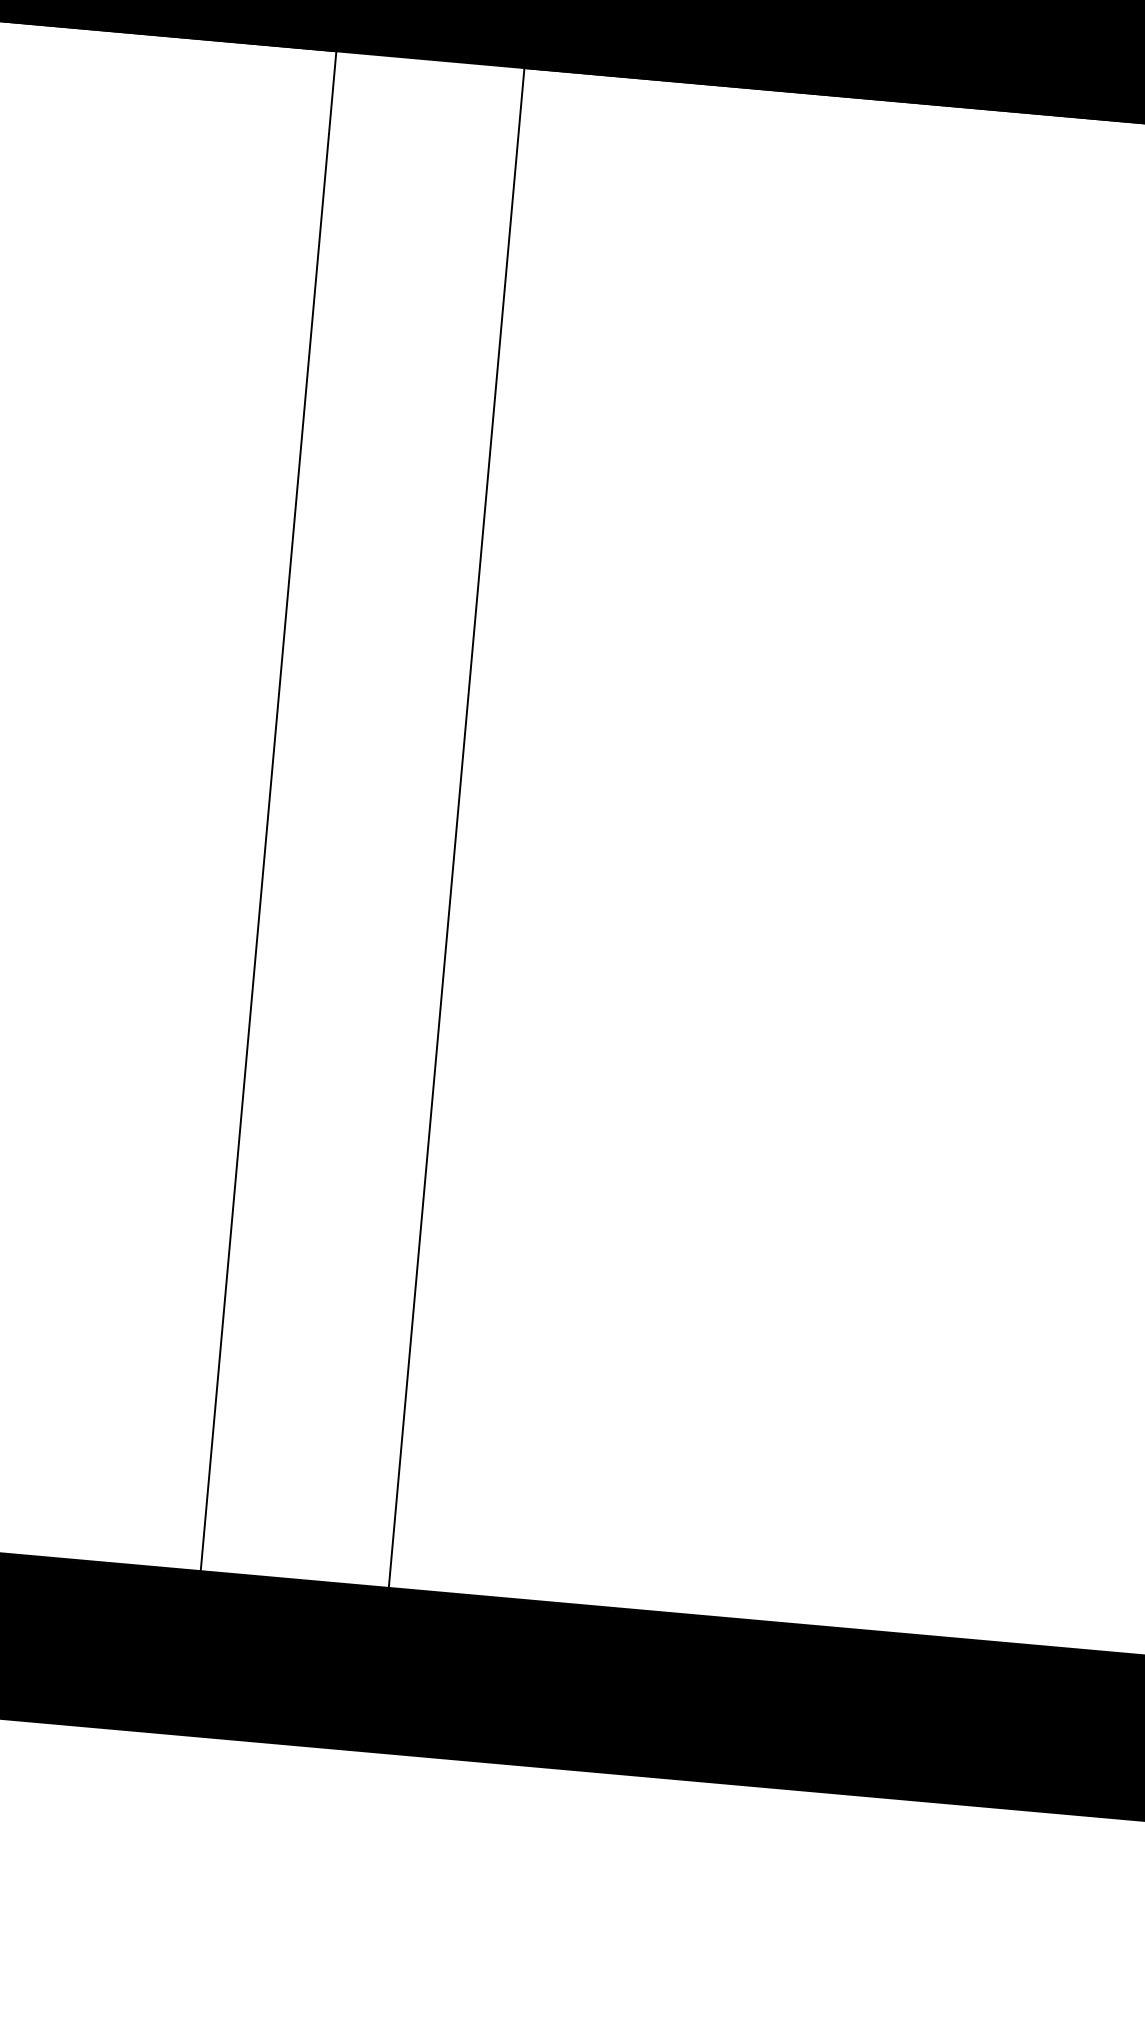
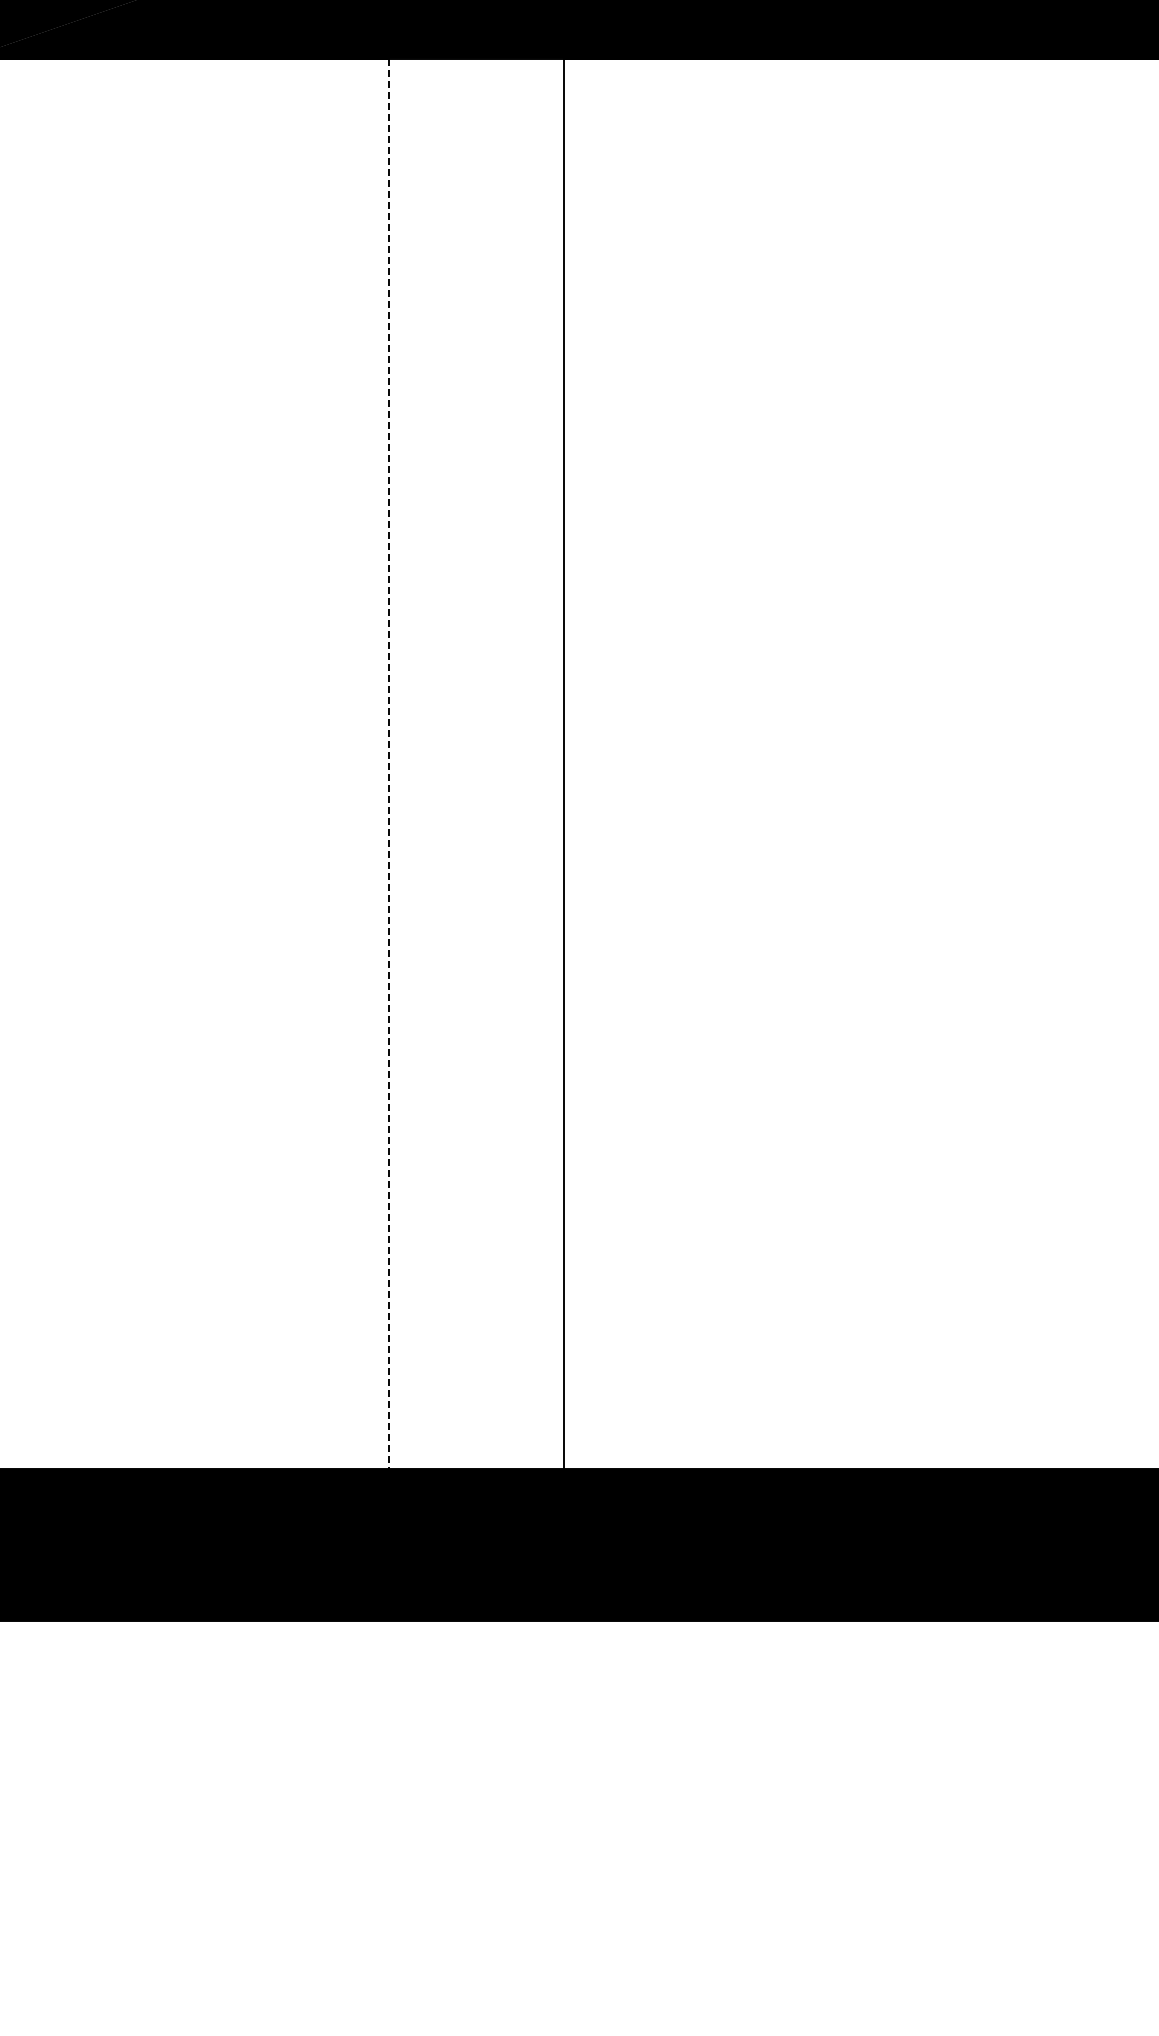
line: (268, 811) -> (389, 764), solid -> dashed

